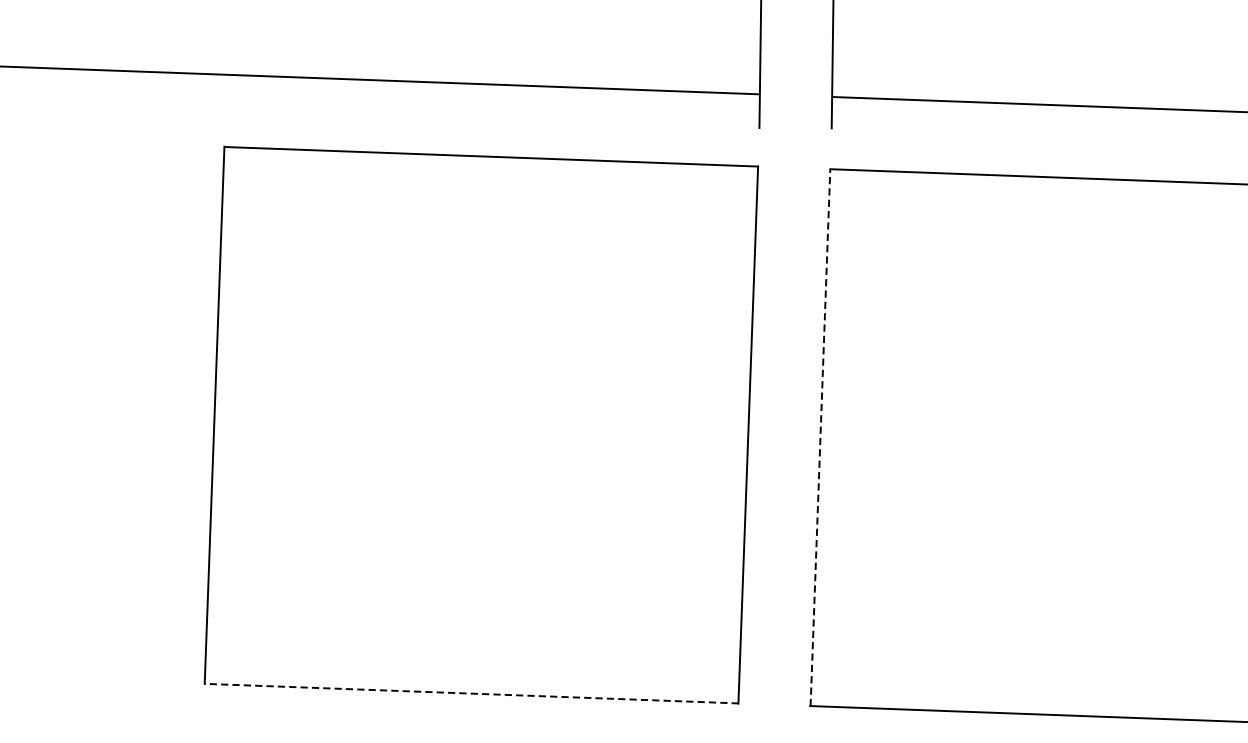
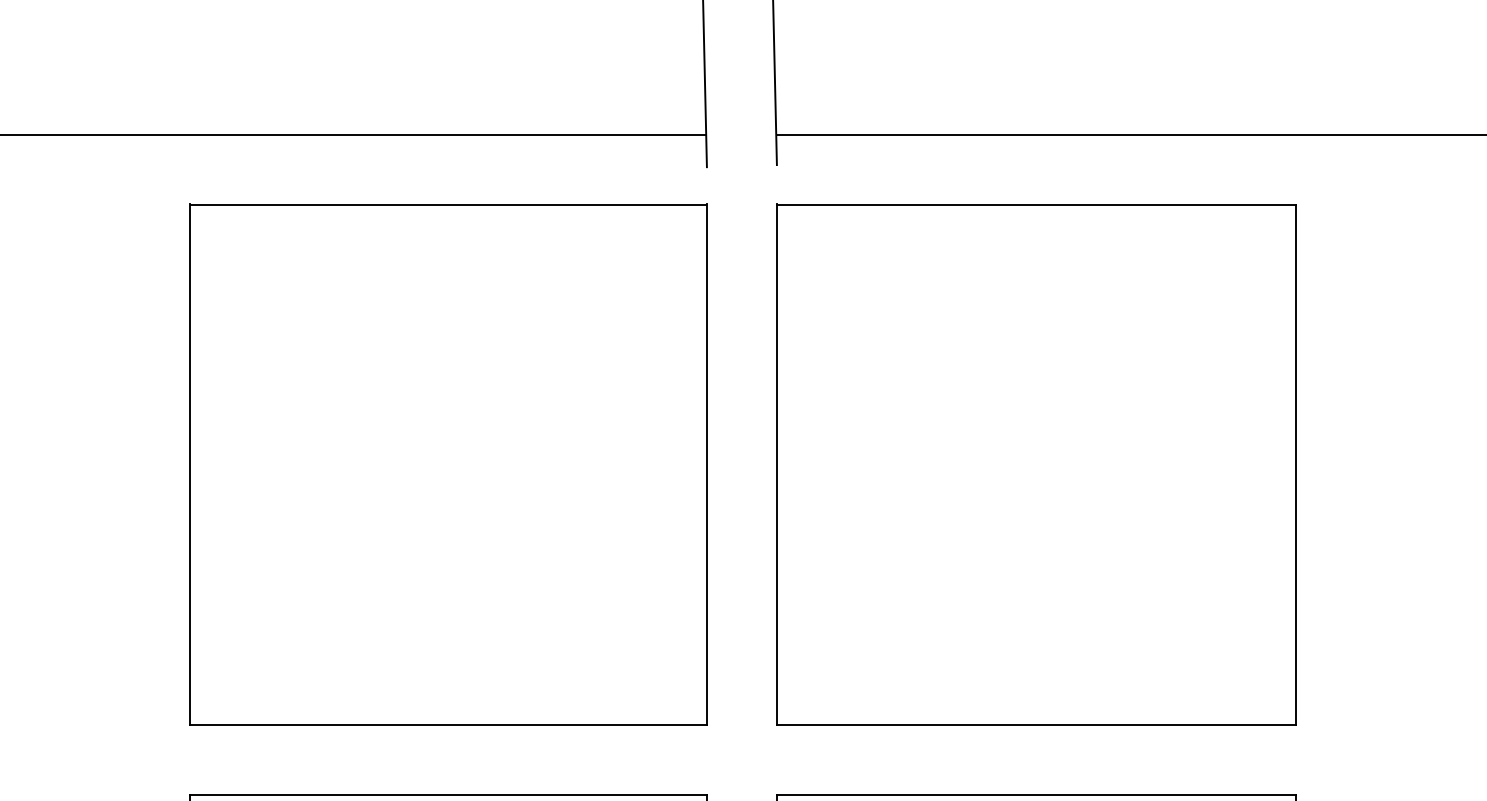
line: (820, 437) -> (777, 464), dashed -> solid
line: (471, 694) -> (448, 725), dashed -> solid

